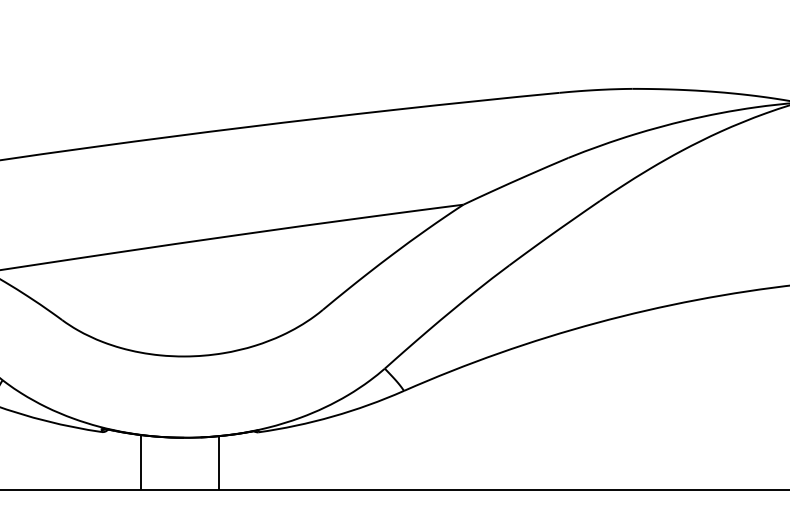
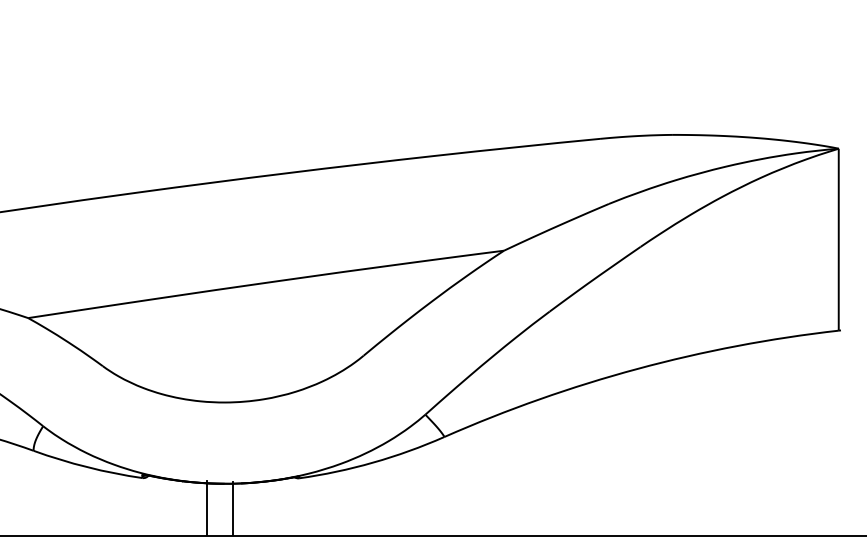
line: (140, 462) -> (206, 508), moved
line: (218, 462) -> (232, 508), moved

